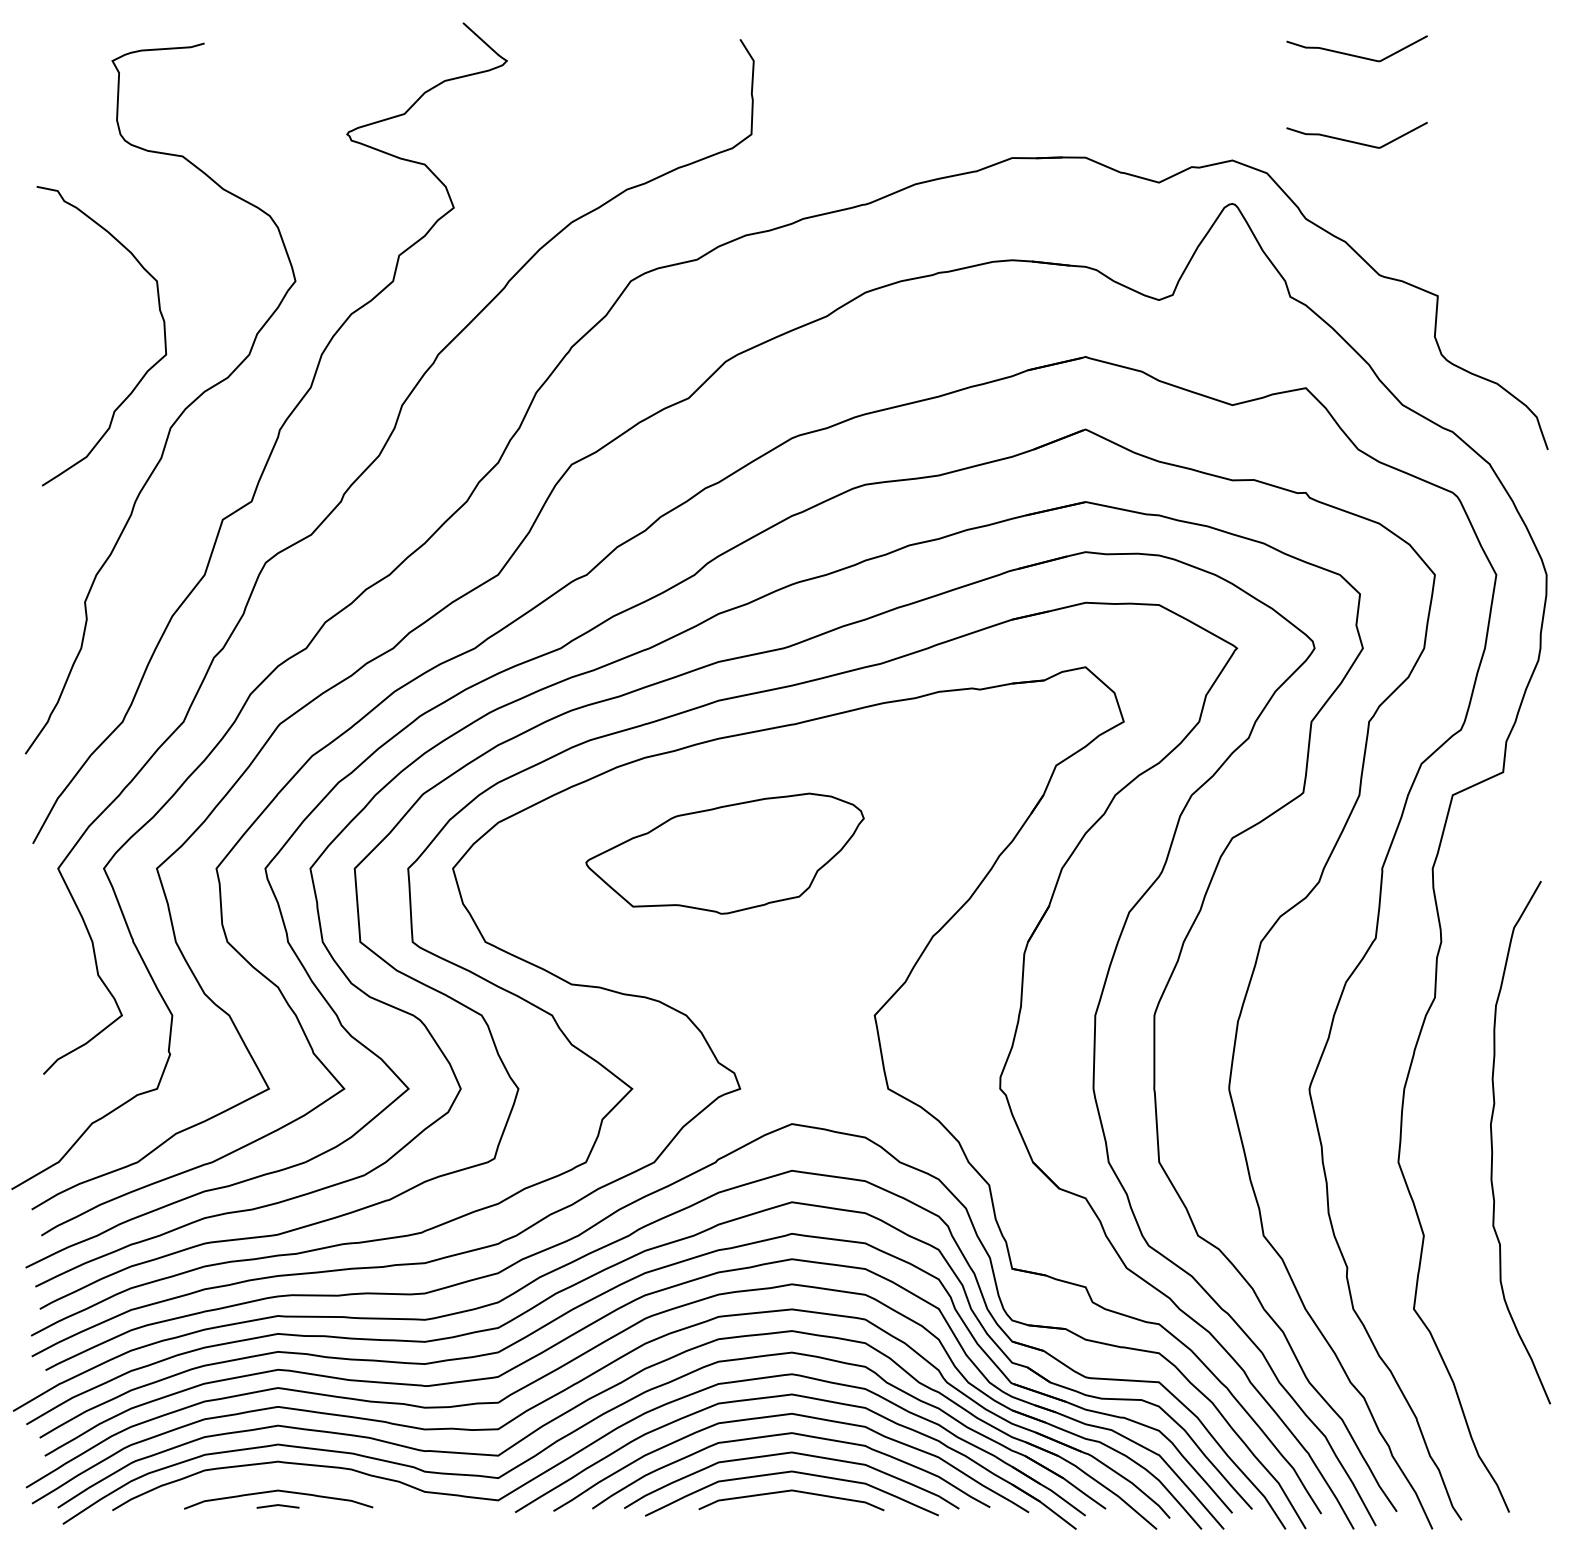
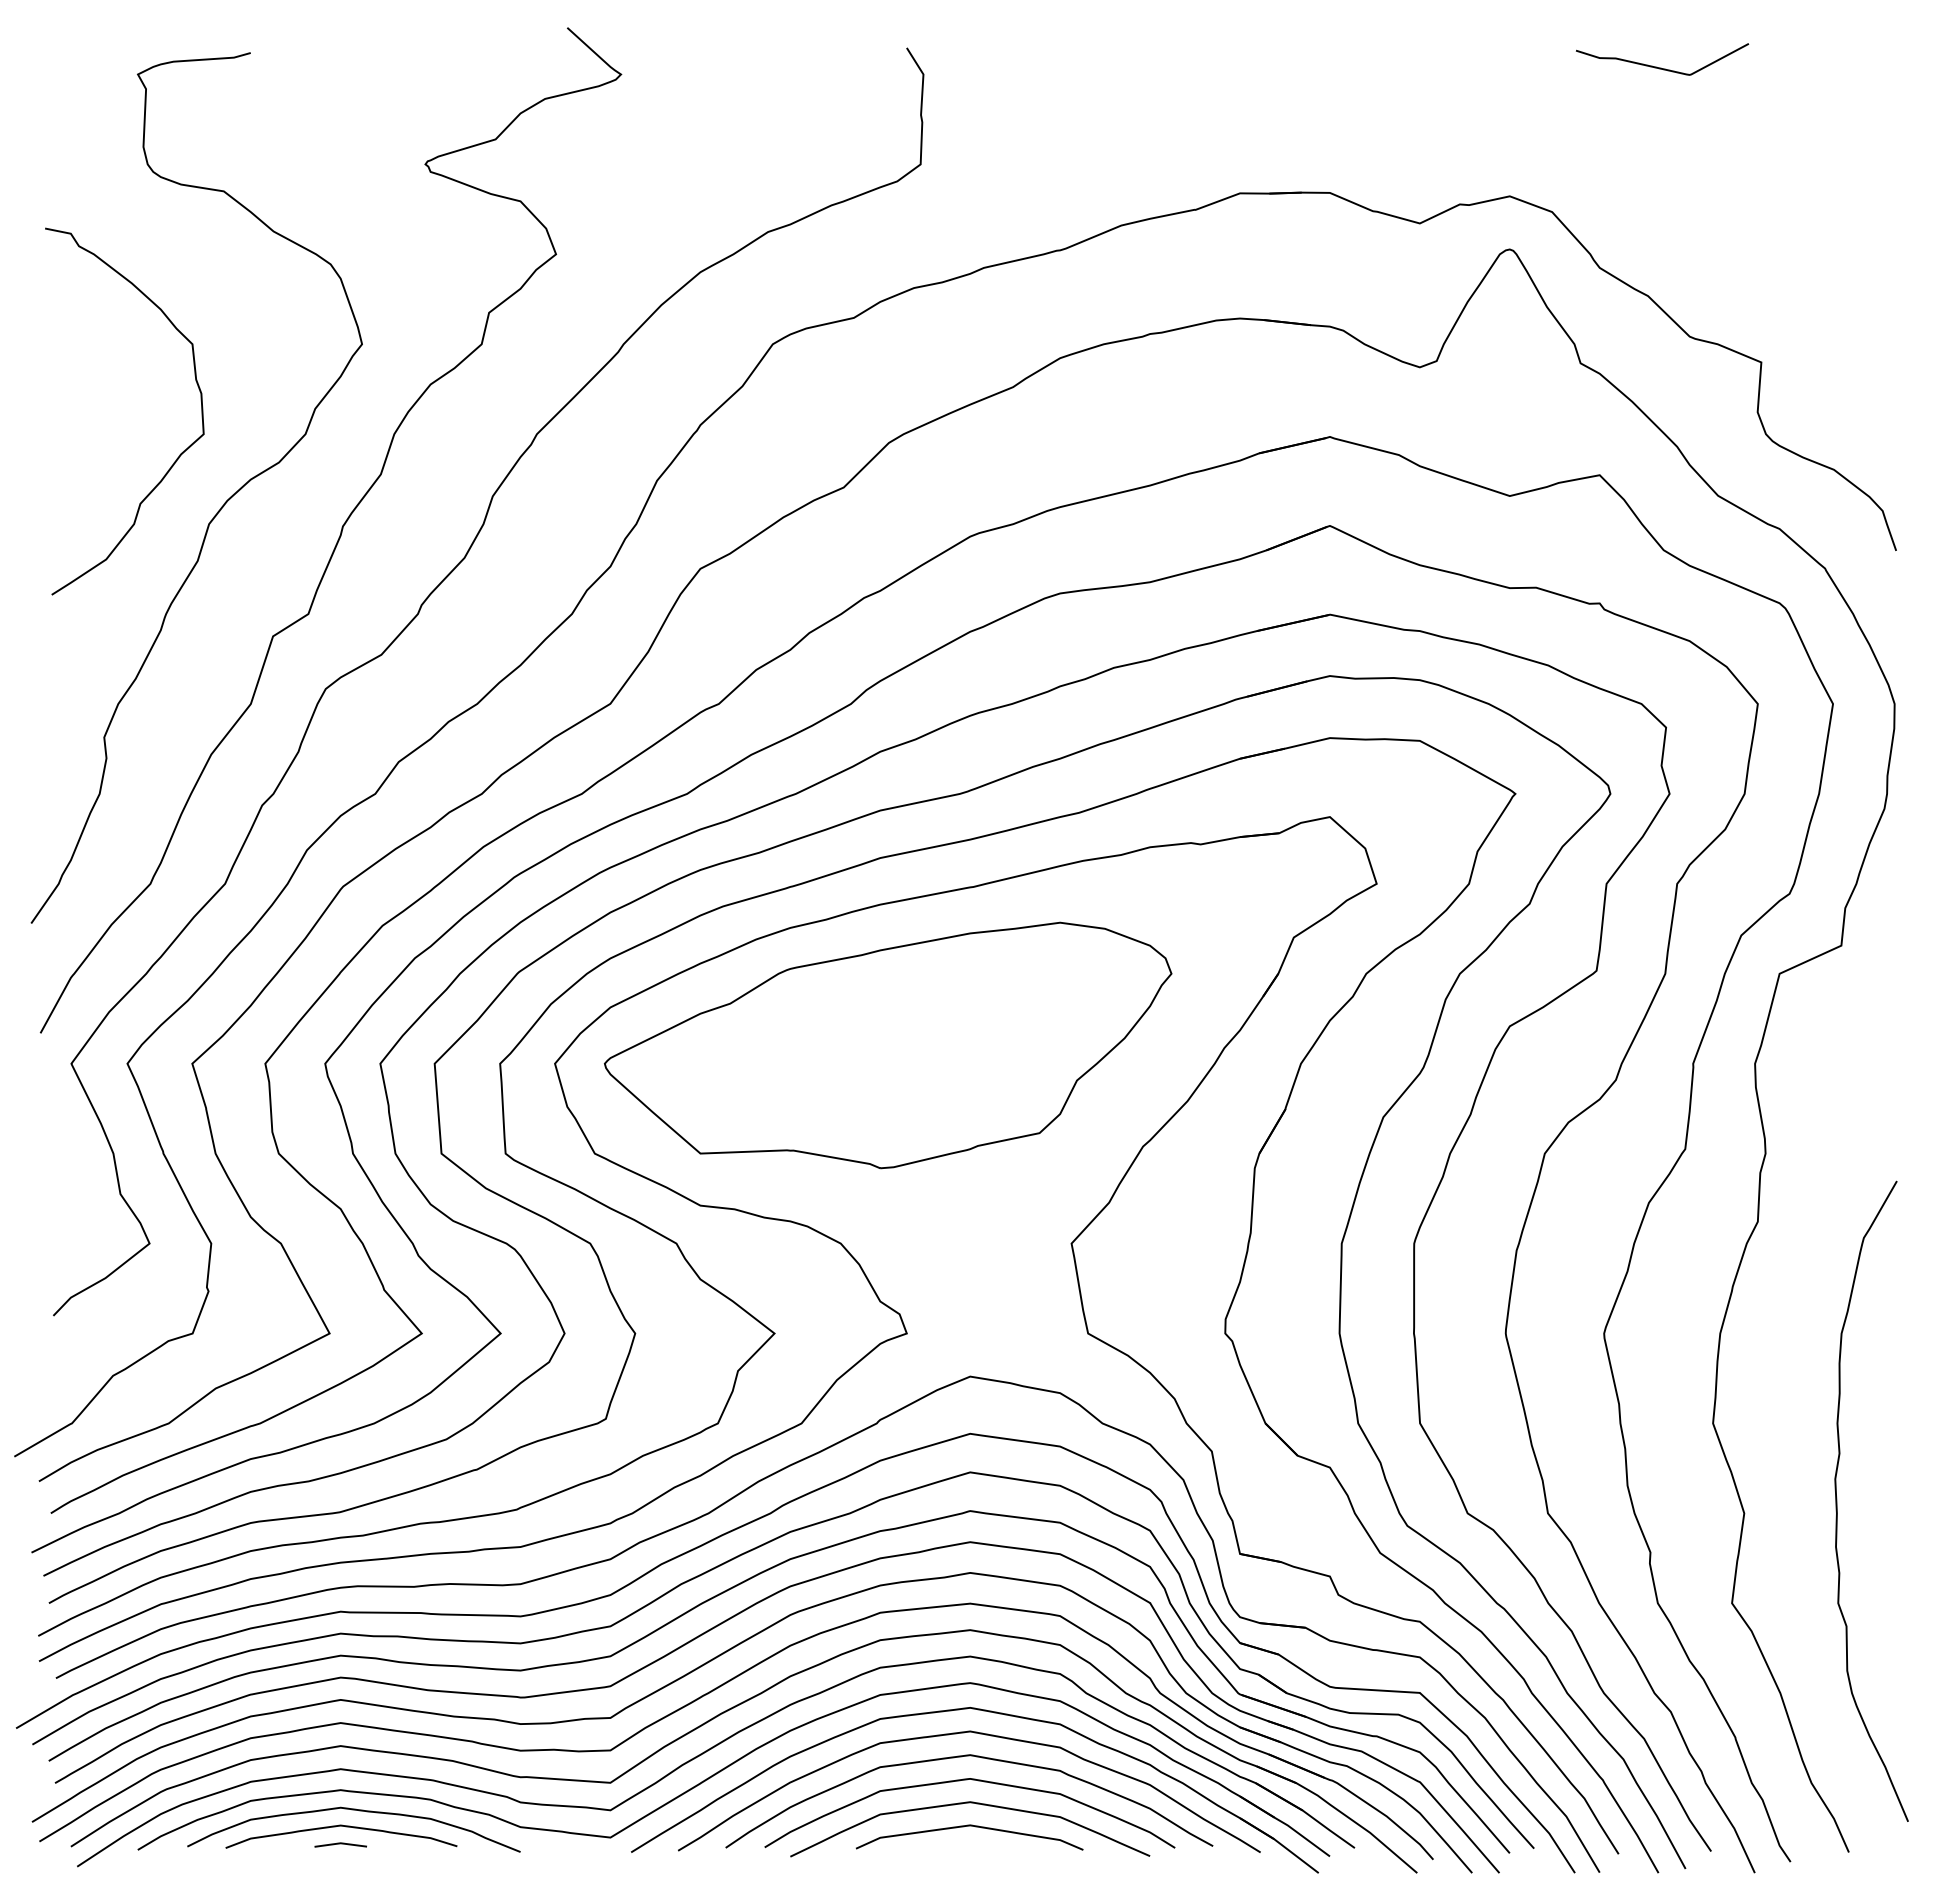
curve: (1356, 141) -> (1661, 173), removed
part: (725, 853) -> (888, 1045), size x1.67
curve: (1492, 1141) -> (1837, 1500), moved
curve: (293, 1479) -> (359, 1811), added

